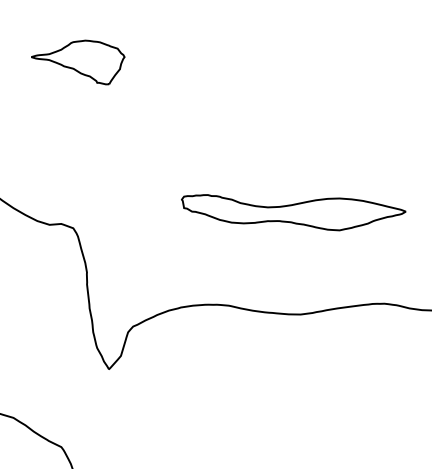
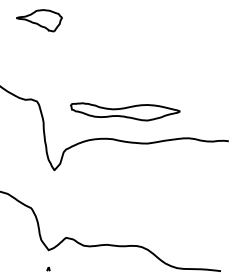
part: (293, 211) -> (125, 111), moved

